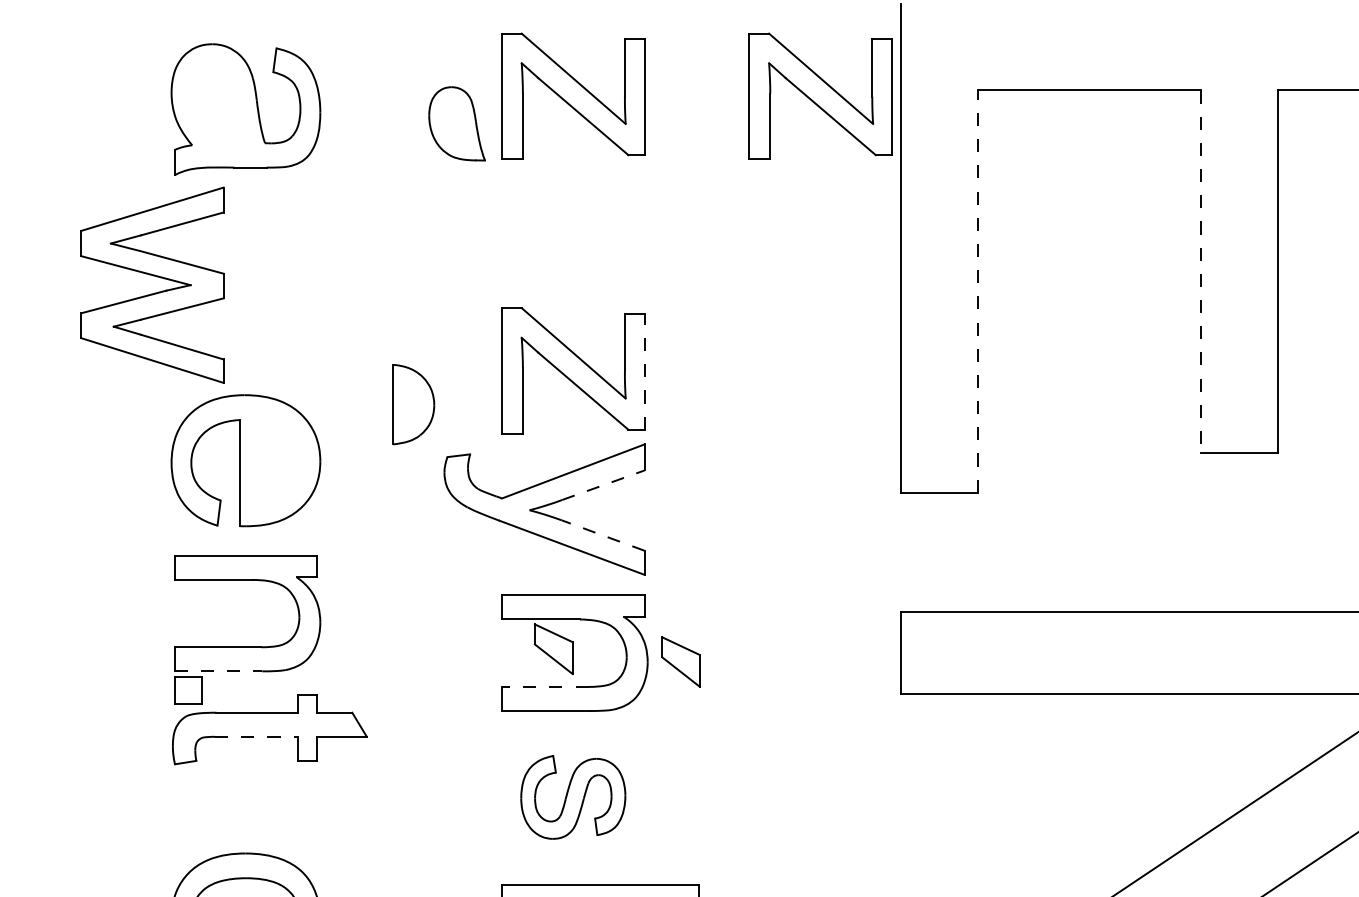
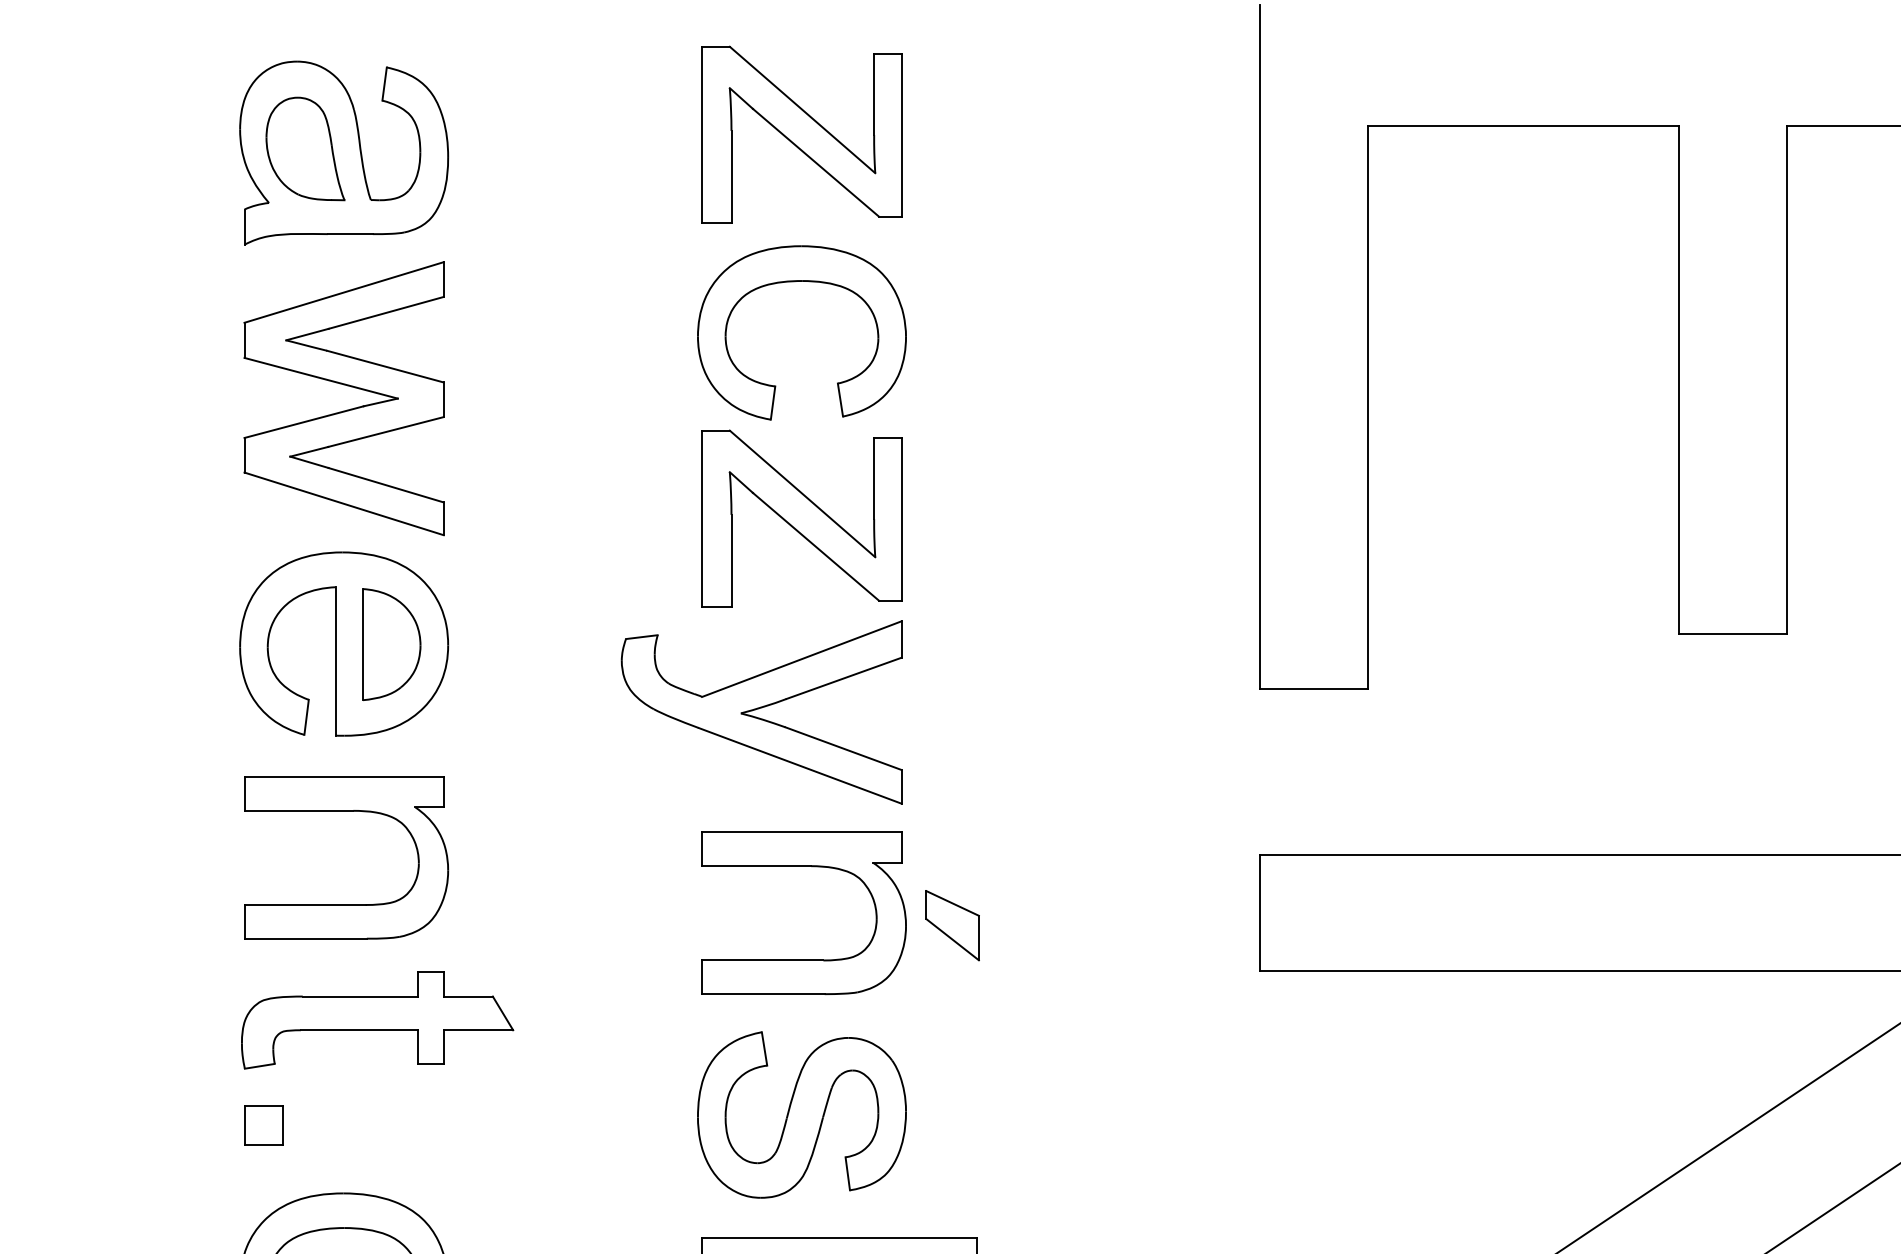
part: (820, 96) -> (1147, 134), removed
part: (457, 123) -> (305, 148), moved
part: (567, 202) -> (794, 282), added
line: (1200, 272) -> (1679, 380), dashed -> solid
line: (977, 291) -> (1367, 407), dashed -> solid
part: (153, 292) -> (346, 409), moved
line: (644, 371) -> (901, 519), dashed -> solid
part: (413, 404) -> (391, 644), moved
line: (603, 485) -> (844, 678), dashed -> solid
line: (602, 535) -> (843, 748), dashed -> solid
part: (553, 649) -> (774, 907), removed
line: (219, 671) -> (306, 938), dashed -> solid
line: (545, 686) -> (762, 960), dashed -> solid
part: (188, 690) -> (263, 1125), moved
line: (256, 737) -> (359, 1030), dashed -> solid
part: (572, 797) -> (801, 1114), size x1.43

